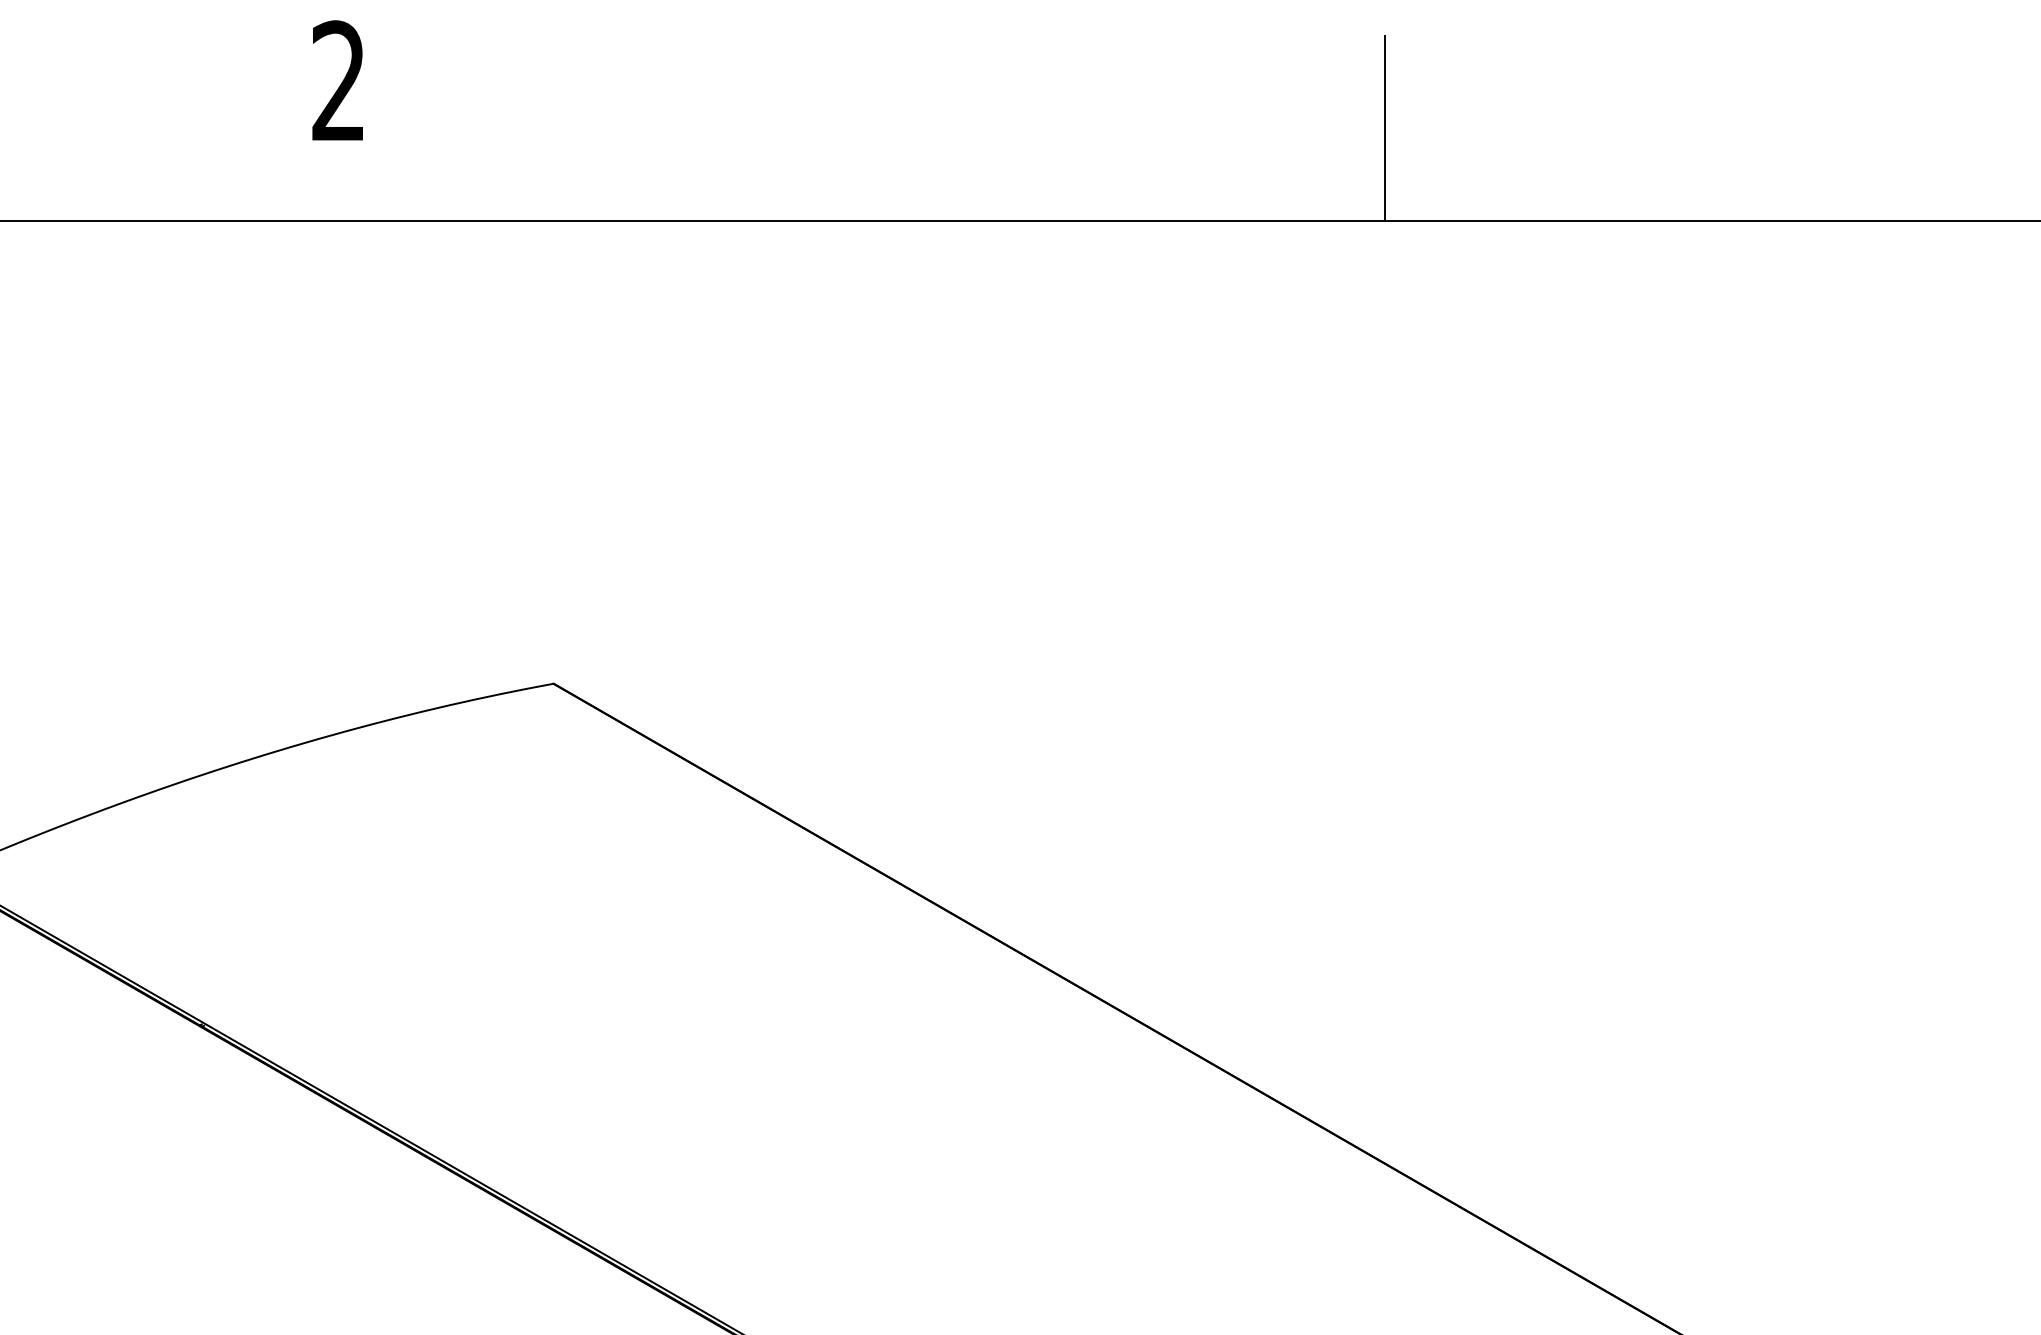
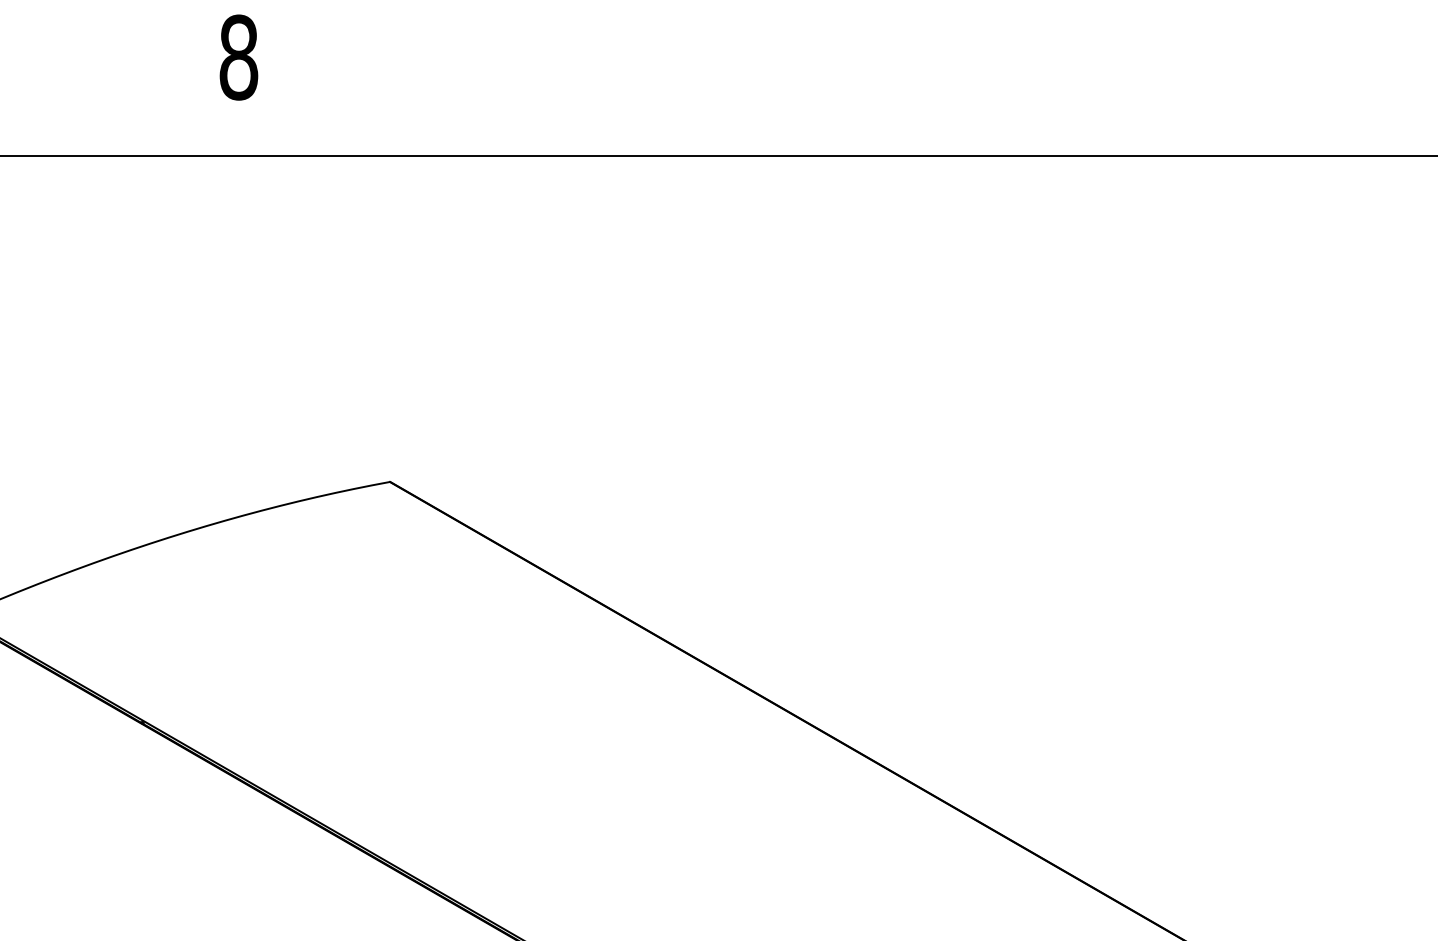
text: (338, 81) -> (238, 57), 2 -> 8
line: (1385, 128) -> (976, 90), removed

